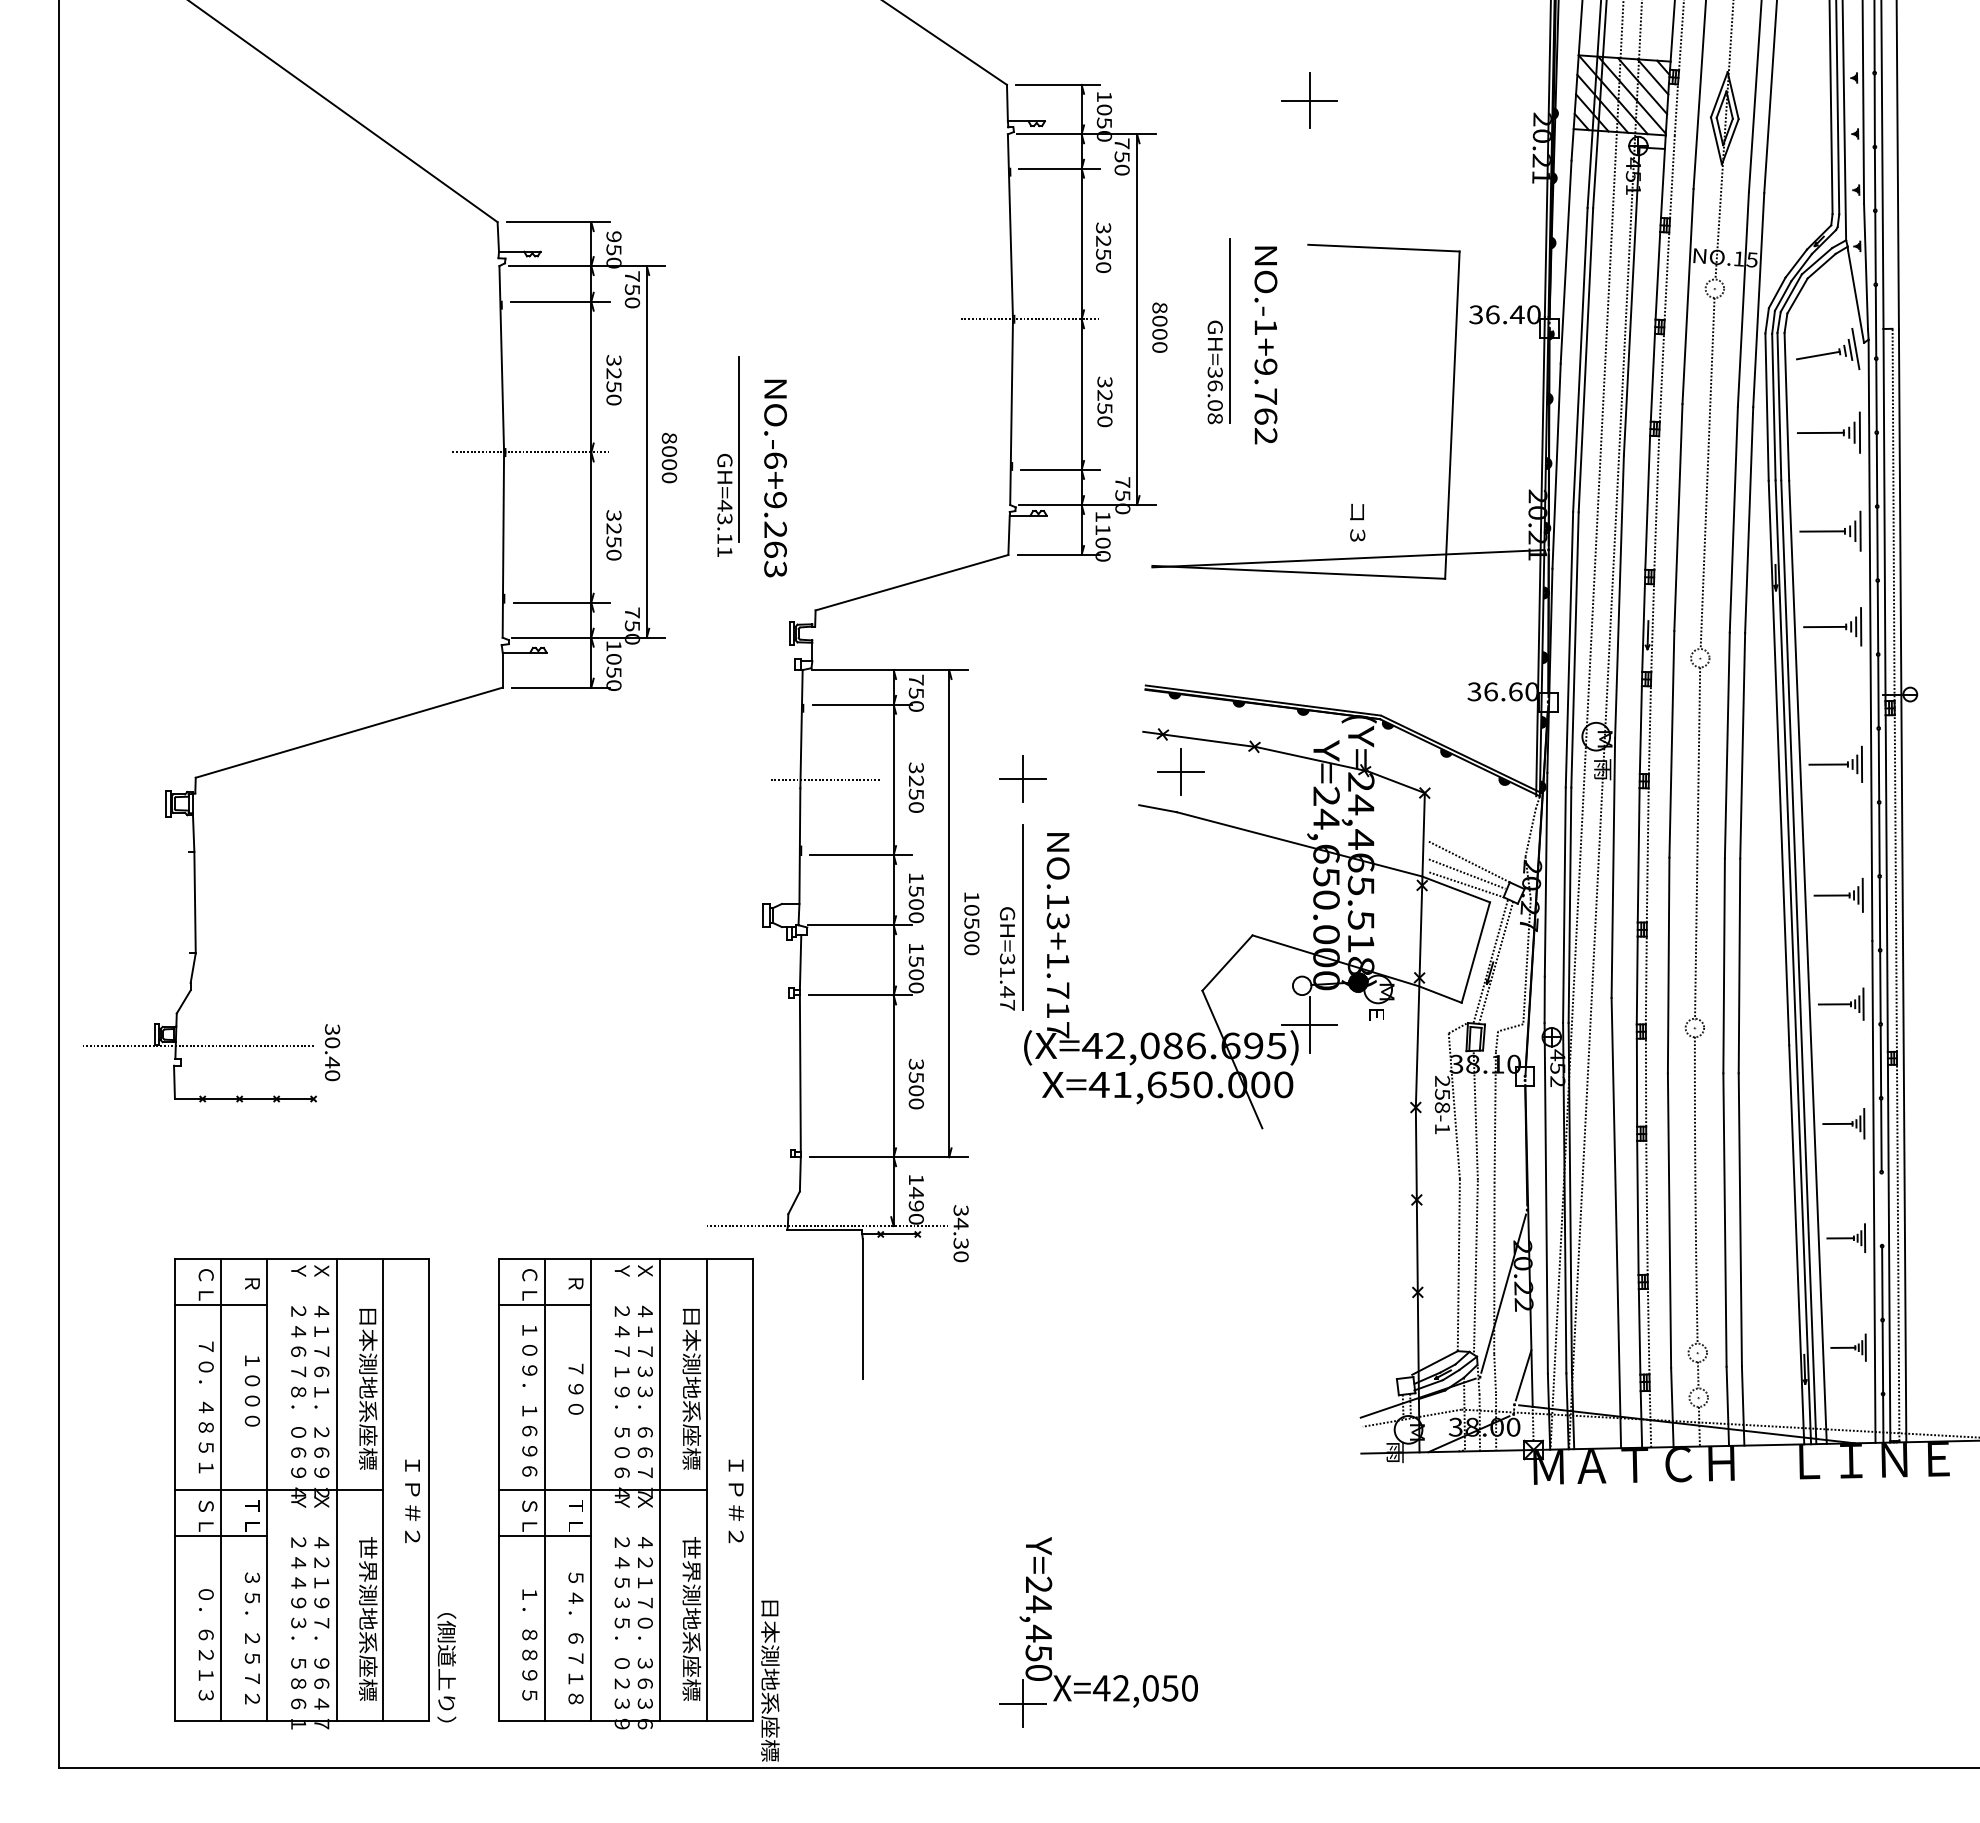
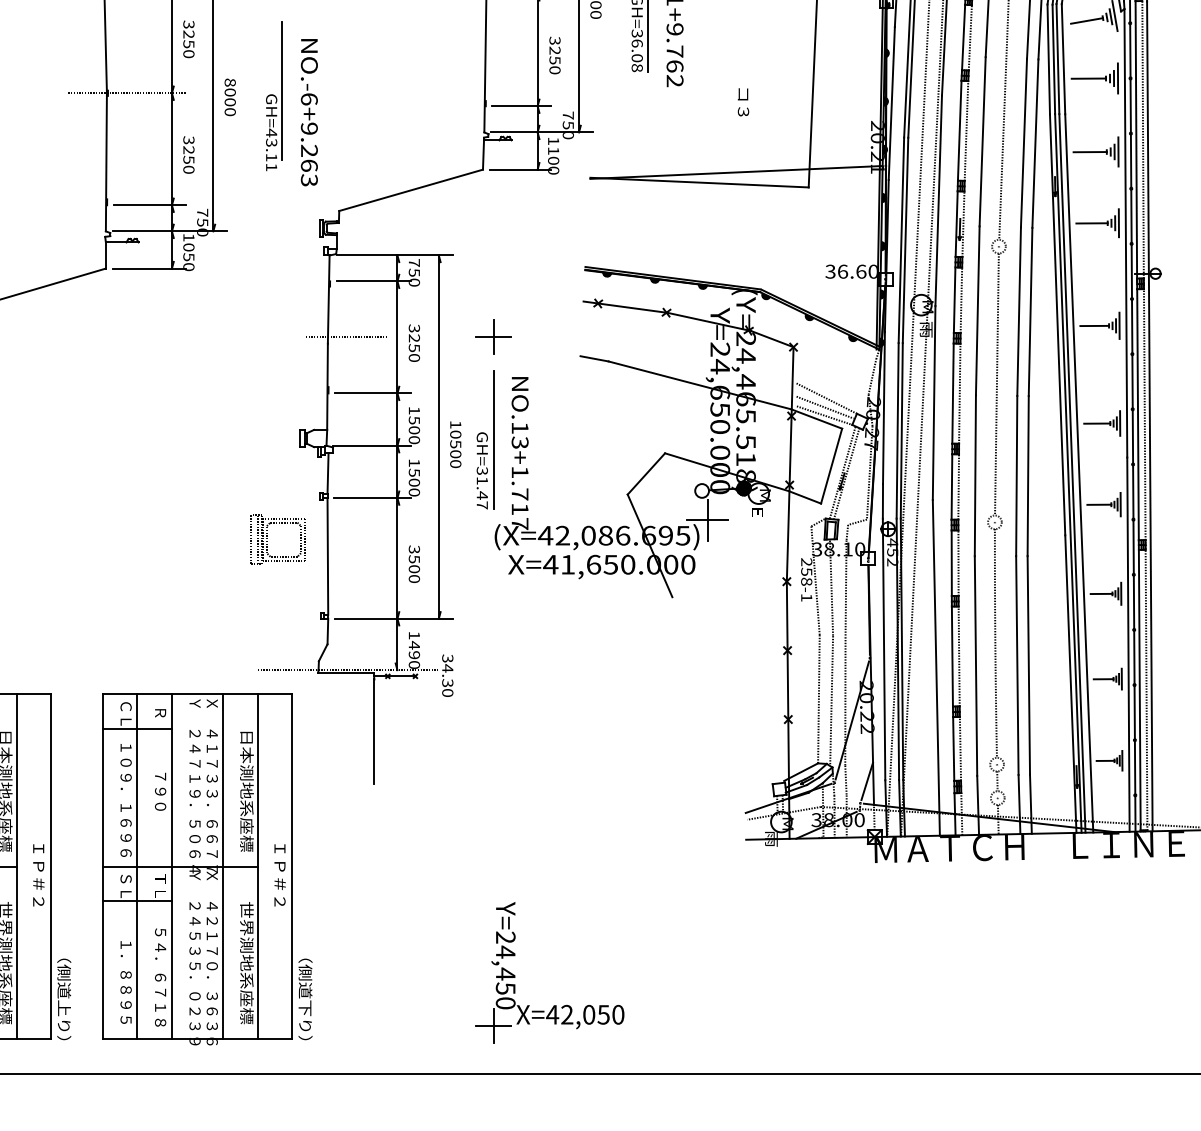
text: (1357, 522) -> (743, 102), moved
part: (1180, 771) -> (611, 331), removed
part: (719, 1050) -> (267, 539), added
line: (1881, 1208) -> (1134, 656), added
text: (770, 1680) -> (305, 1008), 日本測地系座標 -> （側道下り）

